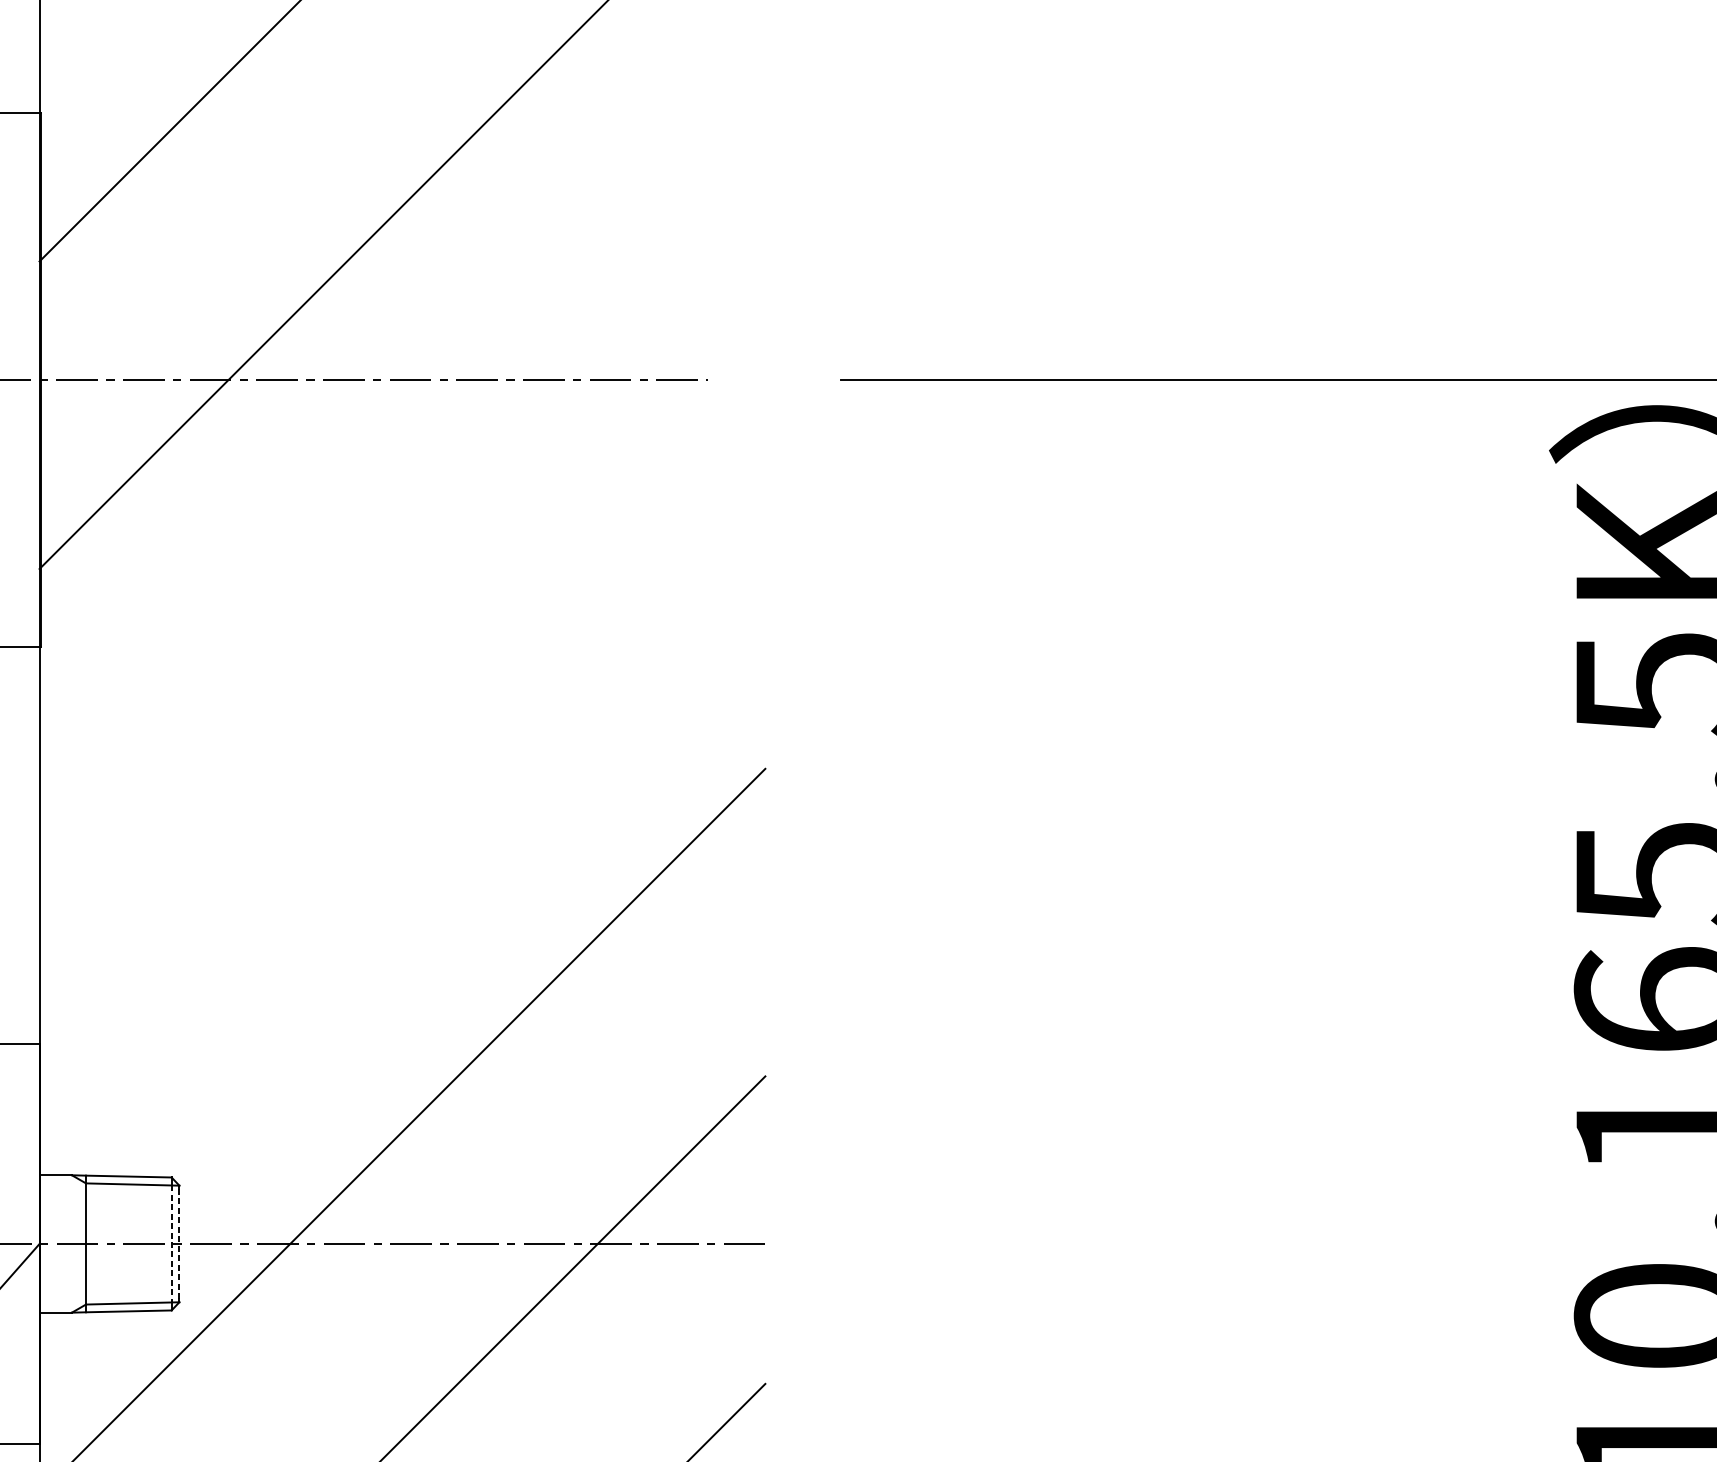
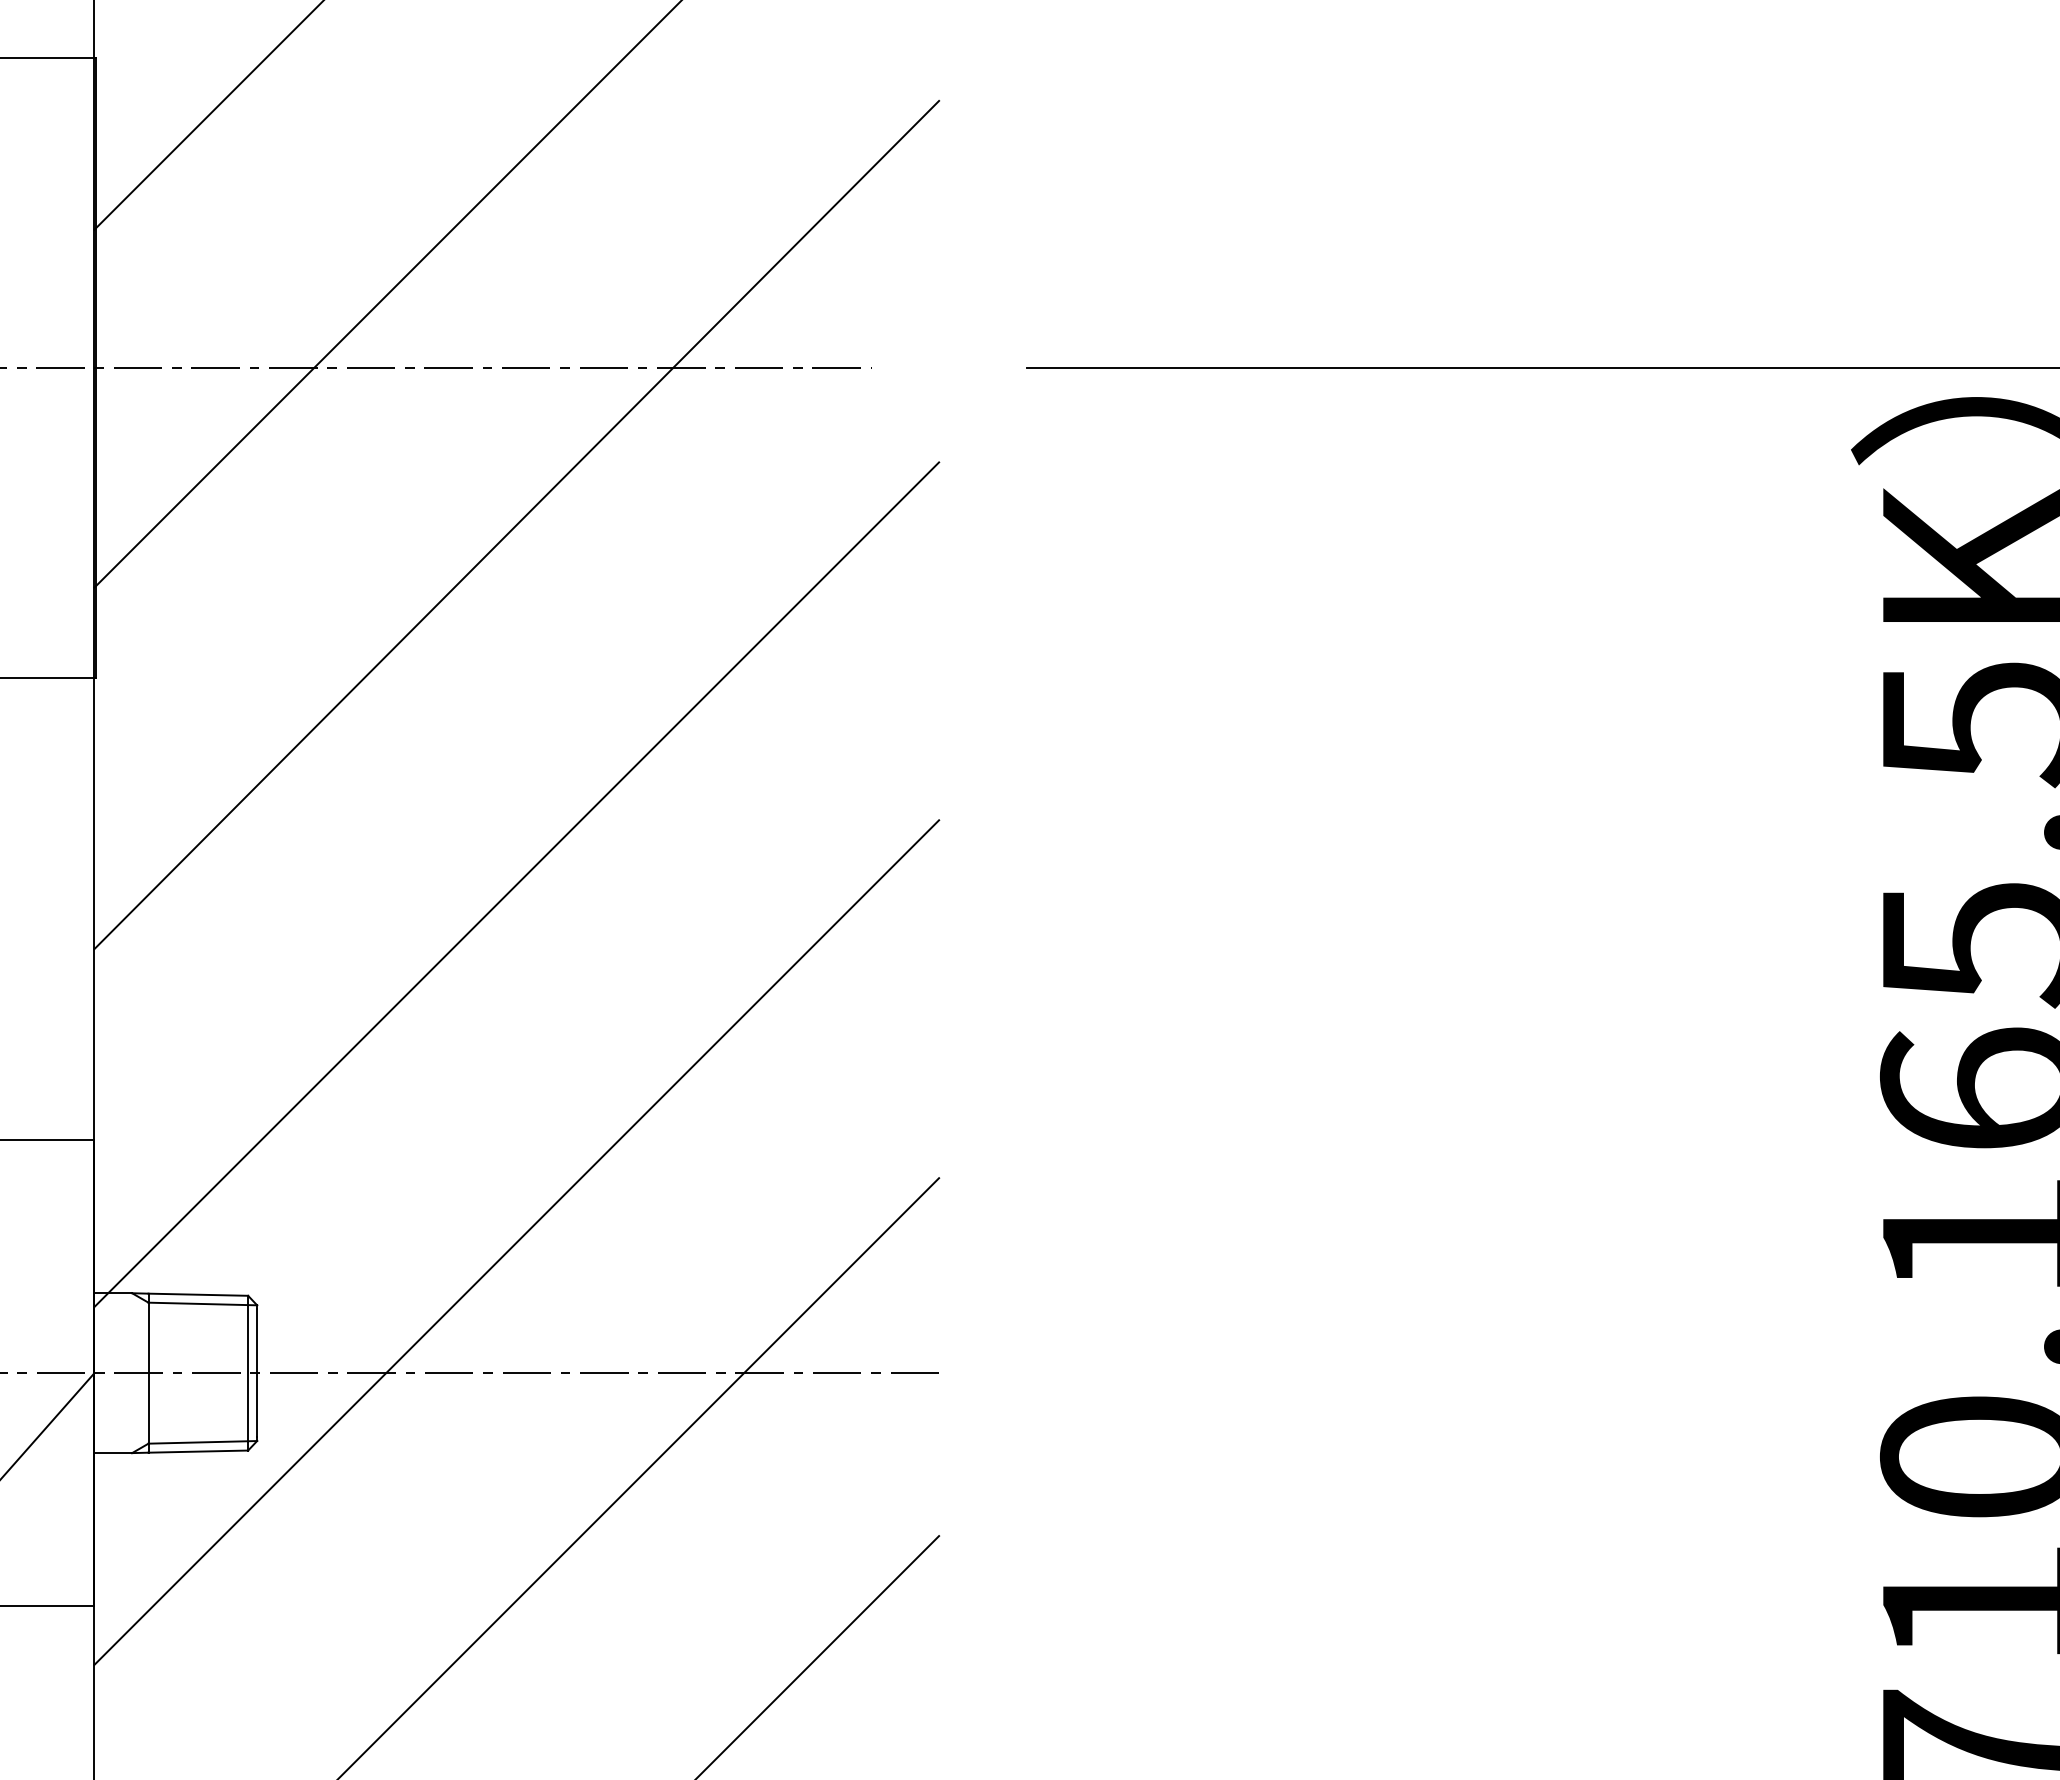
line: (402, 514) -> (516, 524), added
line: (402, 824) -> (516, 884), added
line: (179, 1243) -> (257, 1372), dashed -> solid
line: (171, 1244) -> (248, 1373), dashed -> solid

